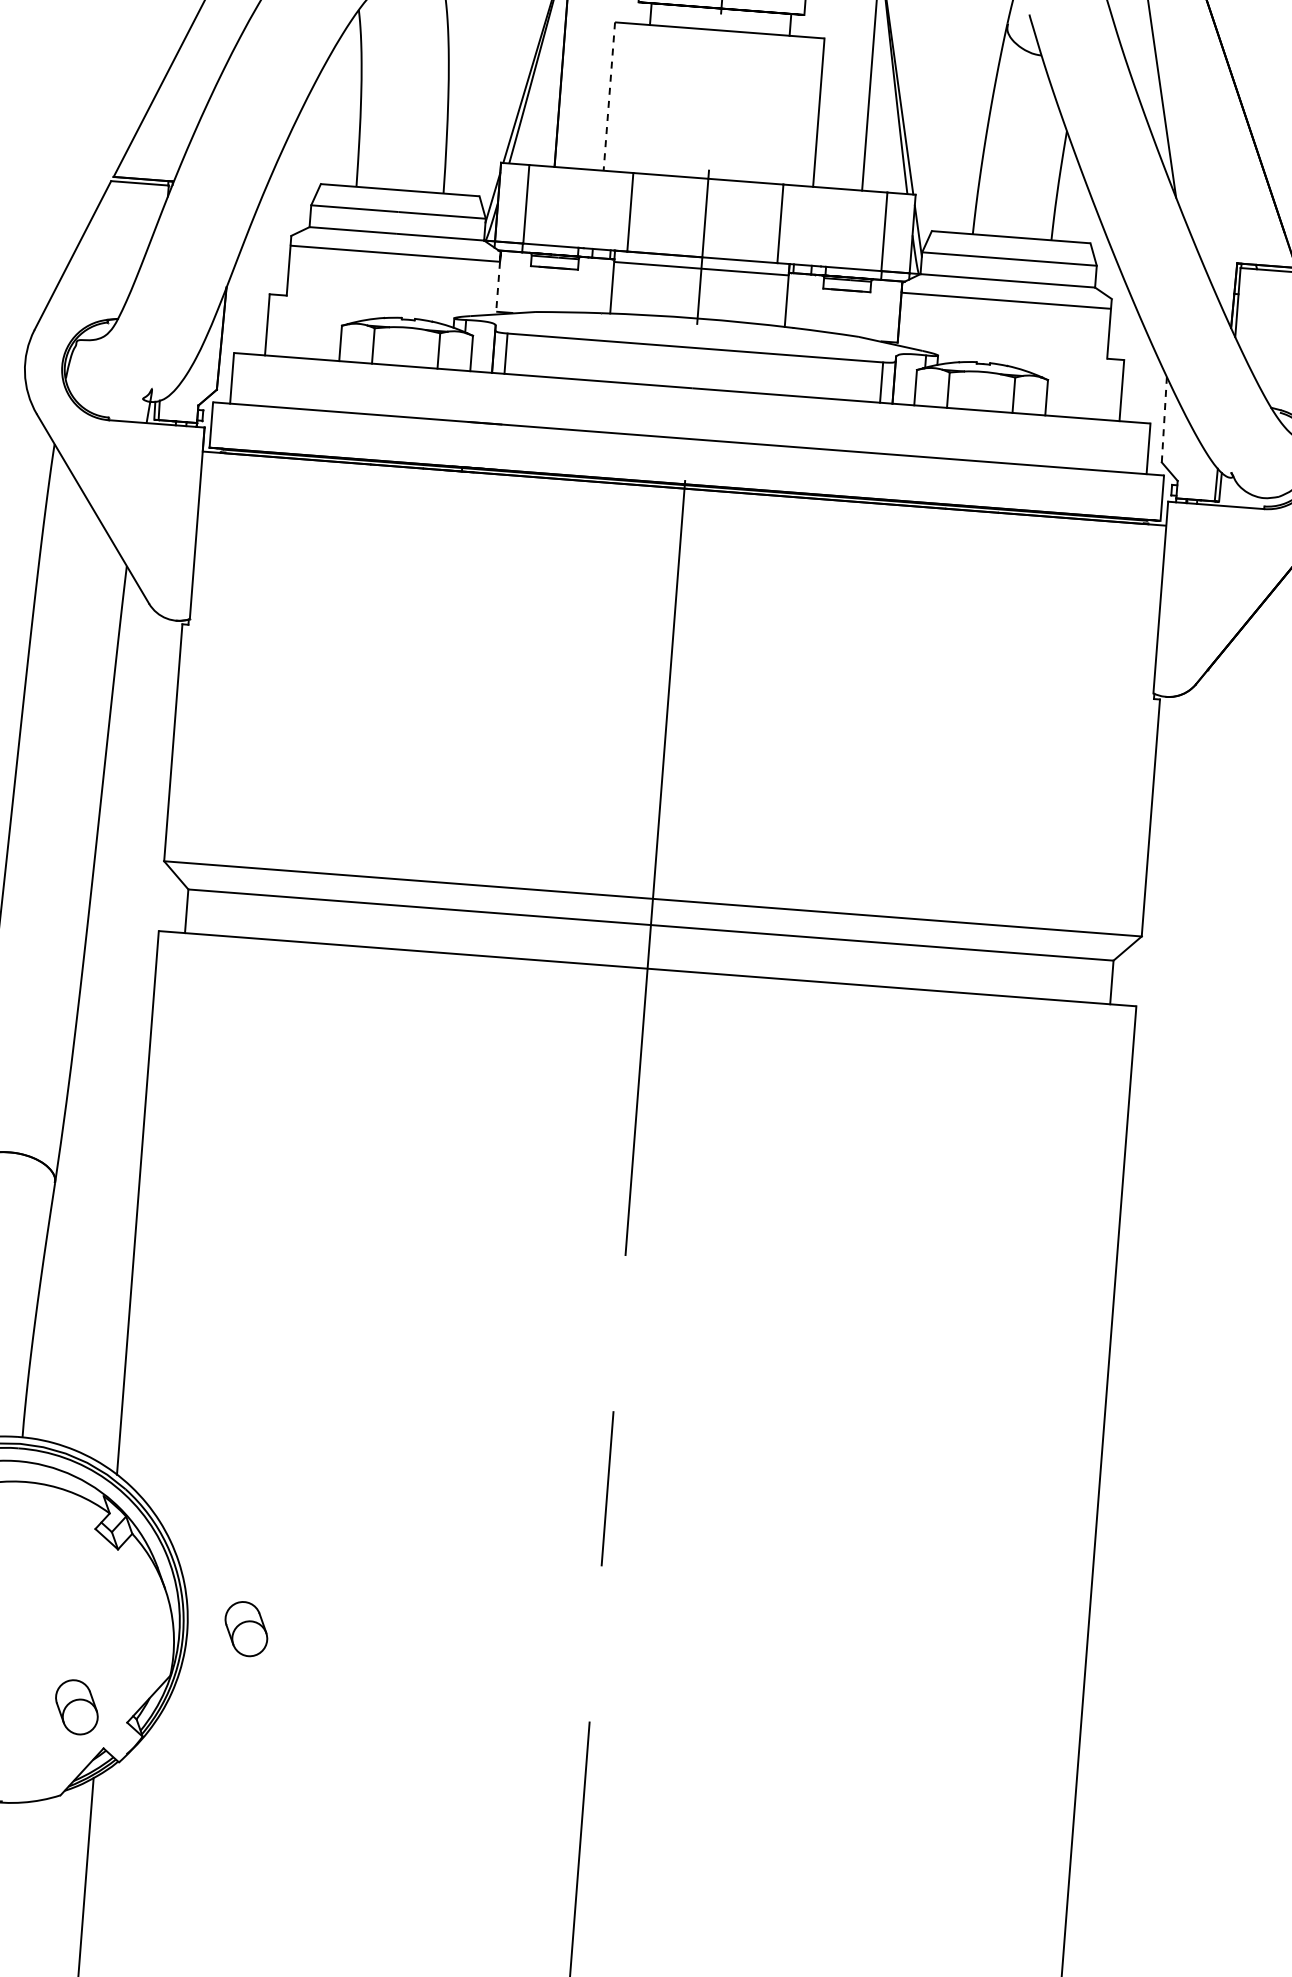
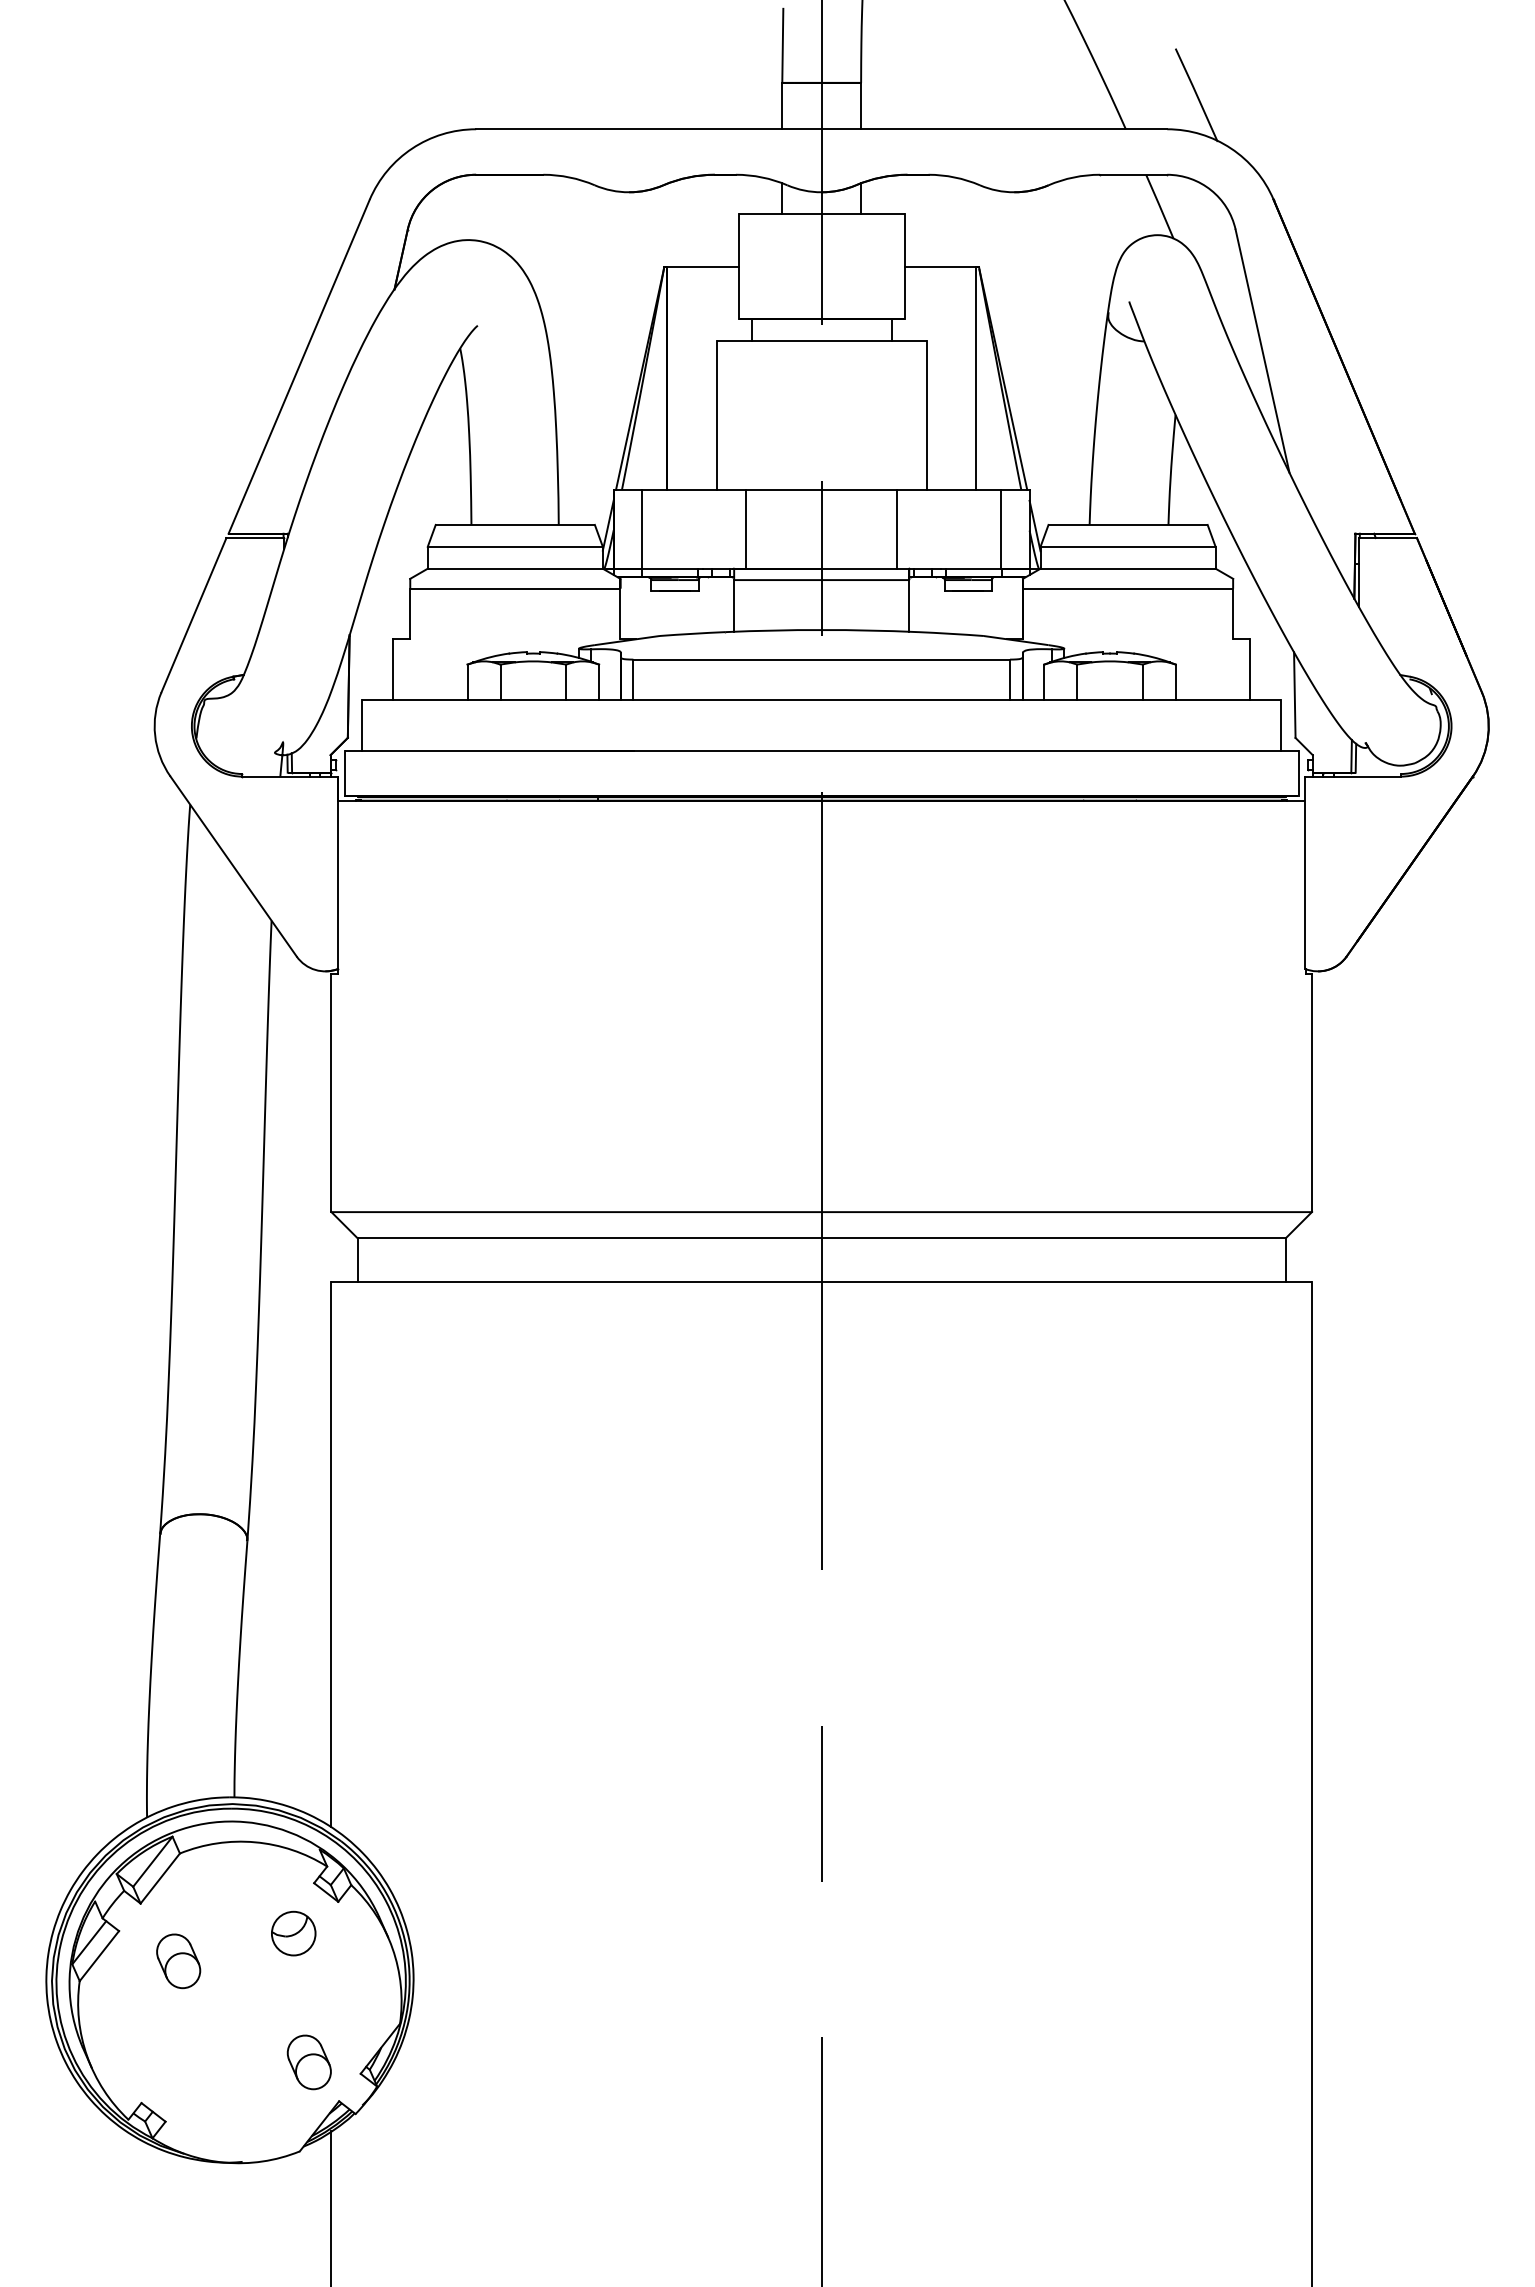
line: (609, 97) -> (716, 416), dashed -> solid
line: (498, 287) -> (620, 614), dashed -> solid
line: (1164, 420) -> (1294, 695), dashed -> solid
part: (70, 1577) -> (293, 1933), added
part: (245, 1629) -> (471, 1971), removed

